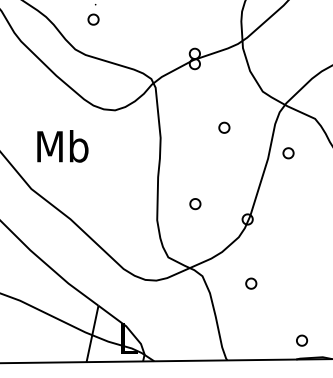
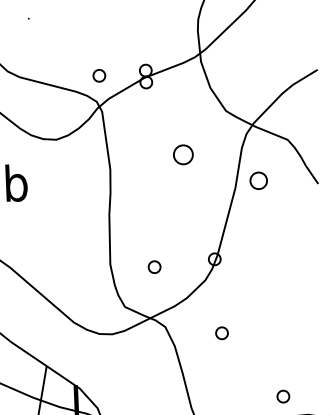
part: (93, 19) -> (99, 75), moved
part: (224, 127) -> (183, 154), size x1.6
part: (288, 153) -> (258, 181), size x1.4
part: (195, 204) -> (154, 267), moved

